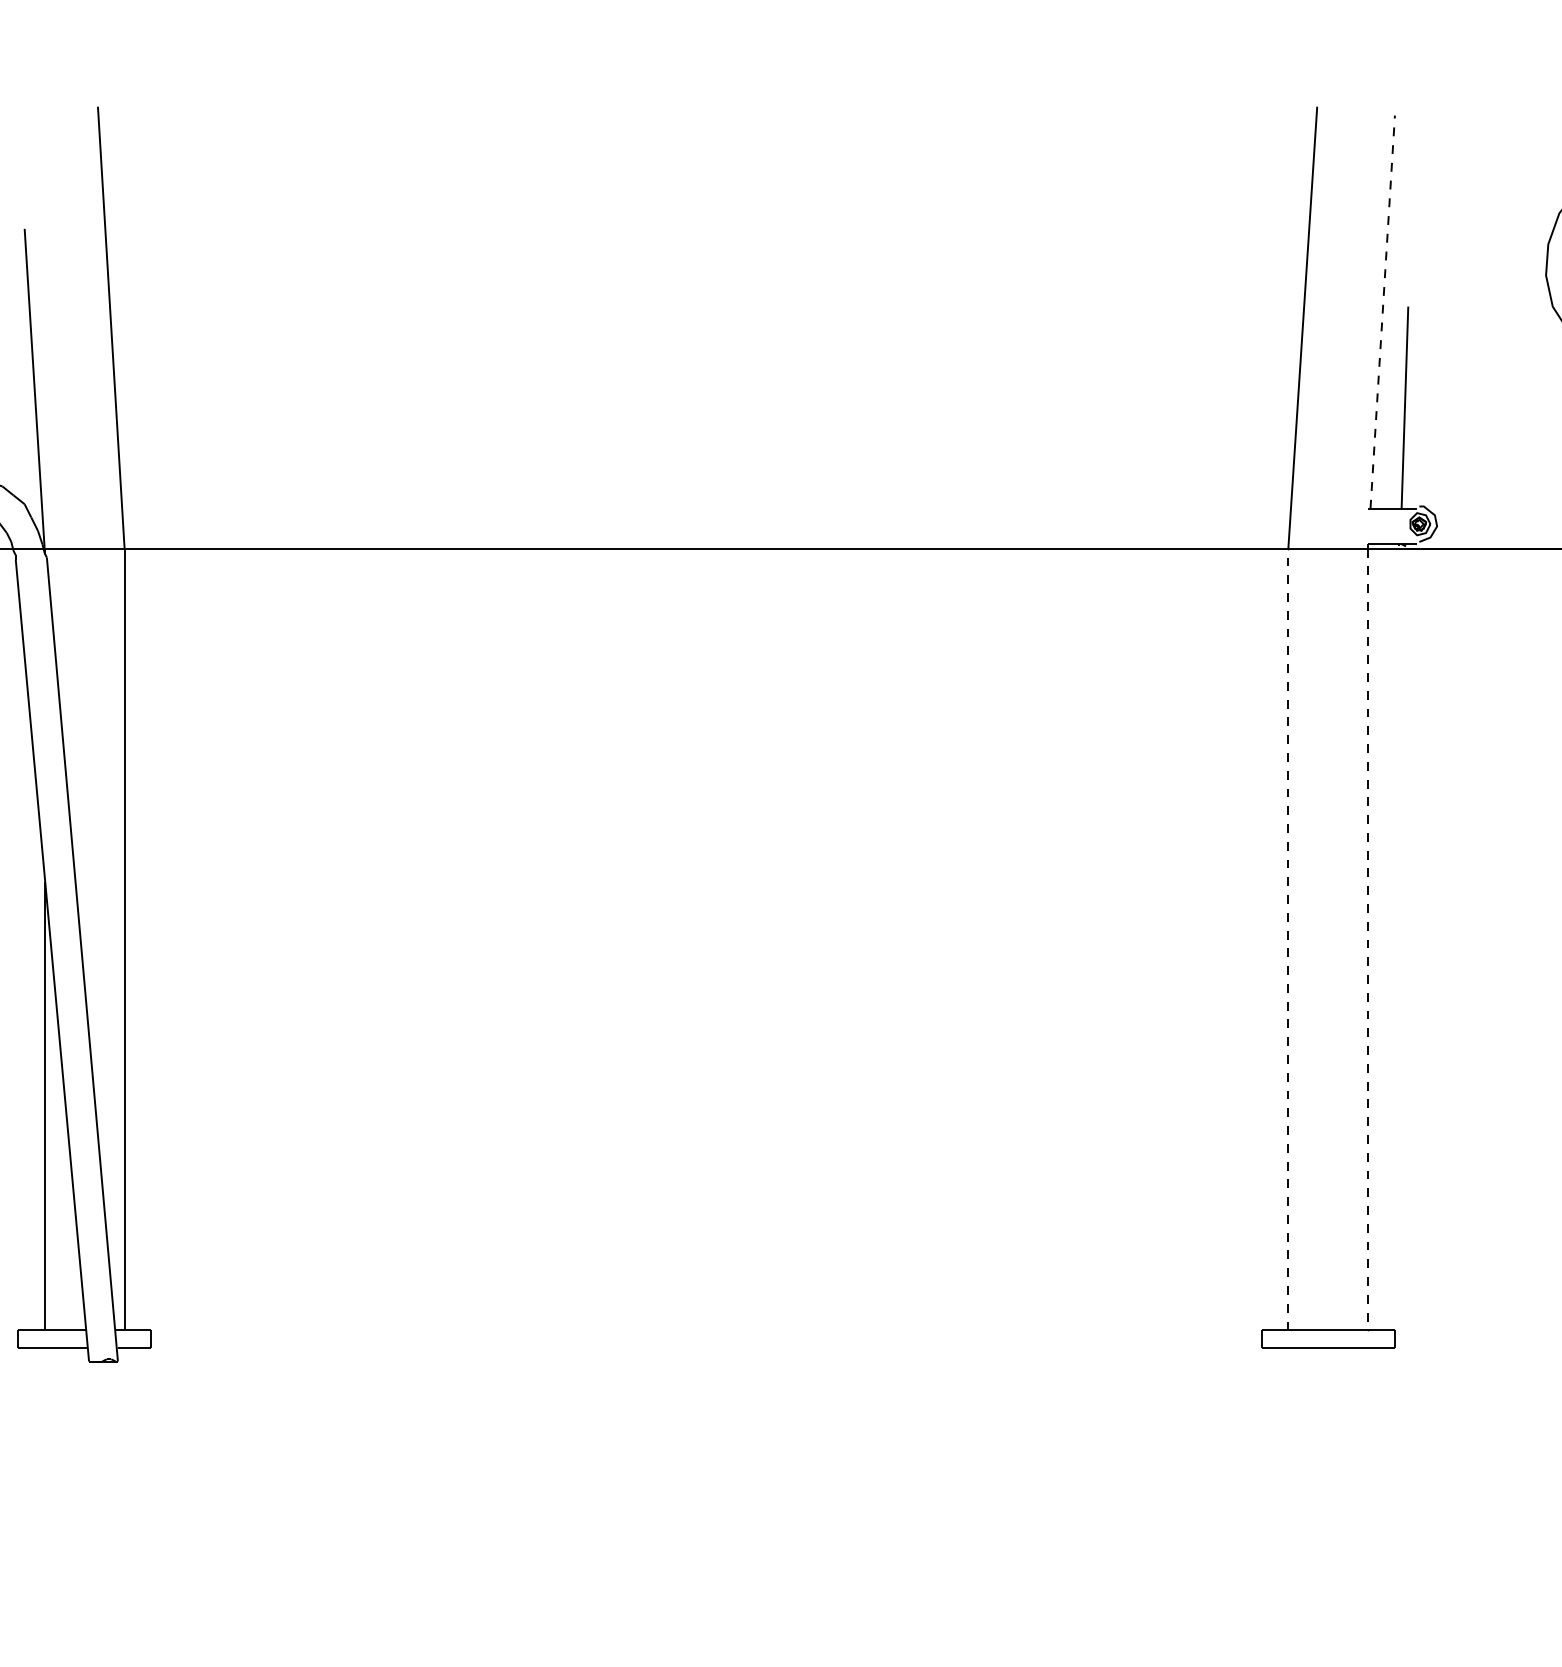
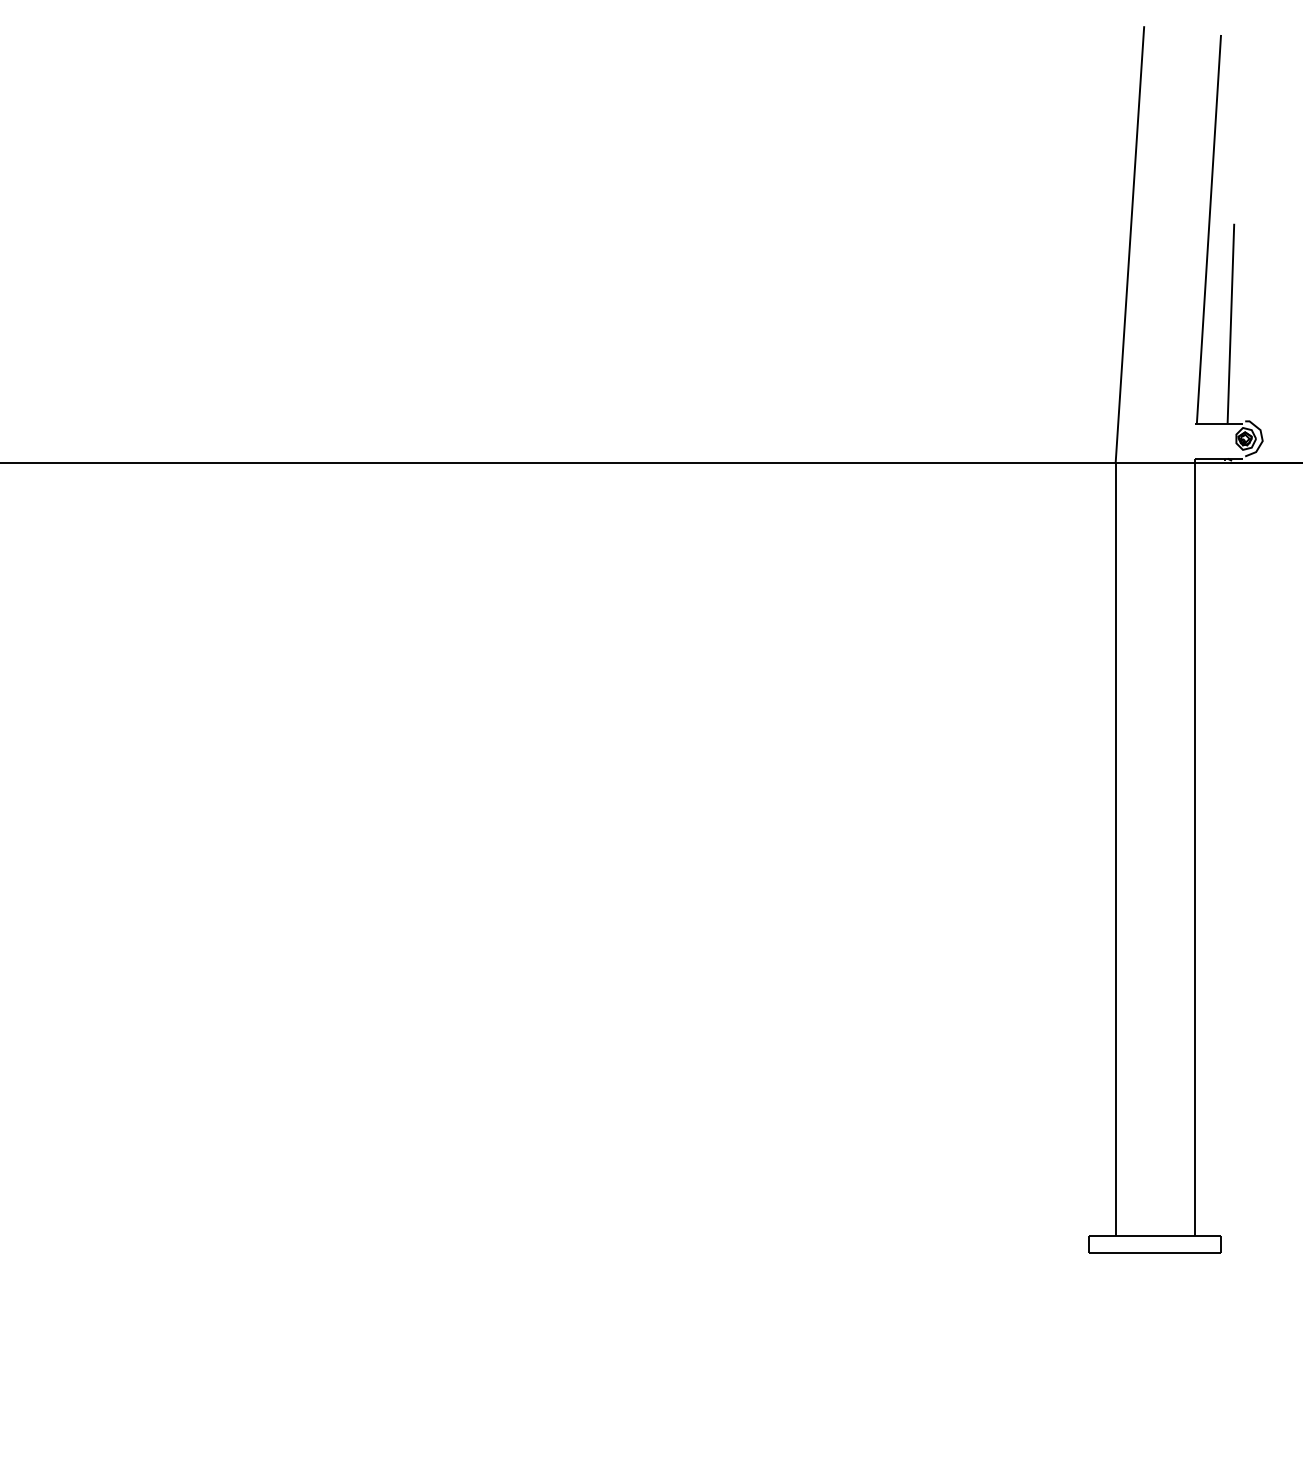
line: (1382, 312) -> (1208, 229), dashed -> solid
line: (1288, 939) -> (1115, 849), dashed -> solid
line: (1368, 939) -> (1194, 849), dashed -> solid

